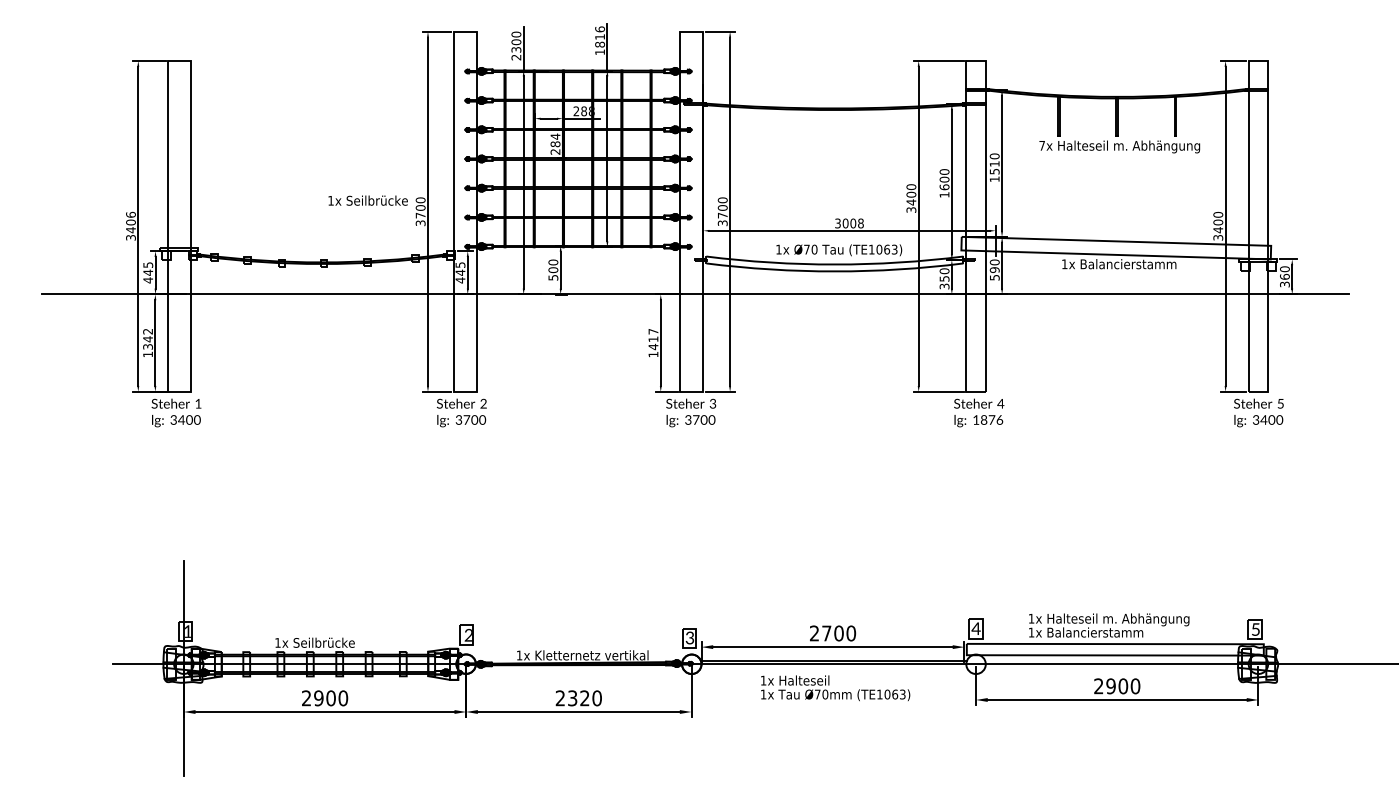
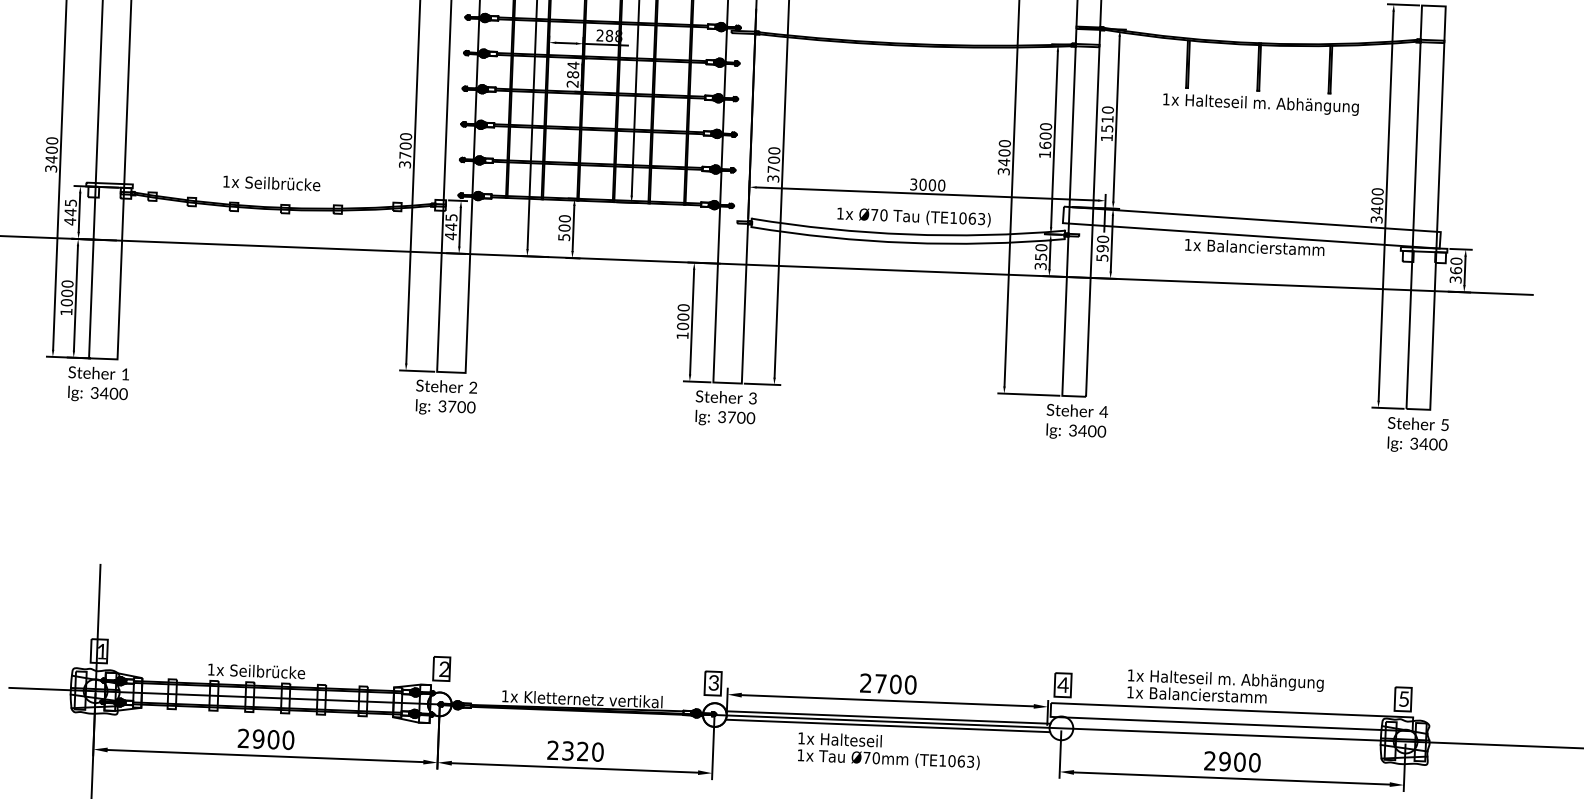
text: (1041, 145) -> (1165, 98), 7x -> 1x
text: (367, 200) -> (271, 183), moved
text: (130, 214) -> (51, 140), 3406 -> 3400
text: (860, 223) -> (941, 185), 3008 -> 3000
text: (147, 338) -> (66, 292), 1342 -> 1000
text: (653, 339) -> (683, 317), 1417 -> 1000
text: (988, 419) -> (1088, 430), 1876 -> 3400
line: (833, 667) -> (887, 725), added

